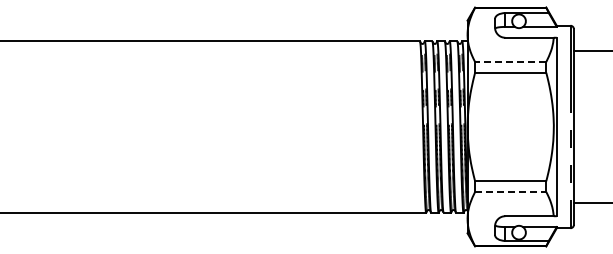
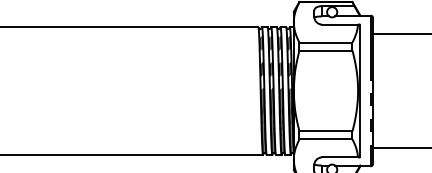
line: (510, 62) -> (325, 42), dashed -> solid
line: (510, 191) -> (325, 139), dashed -> solid

